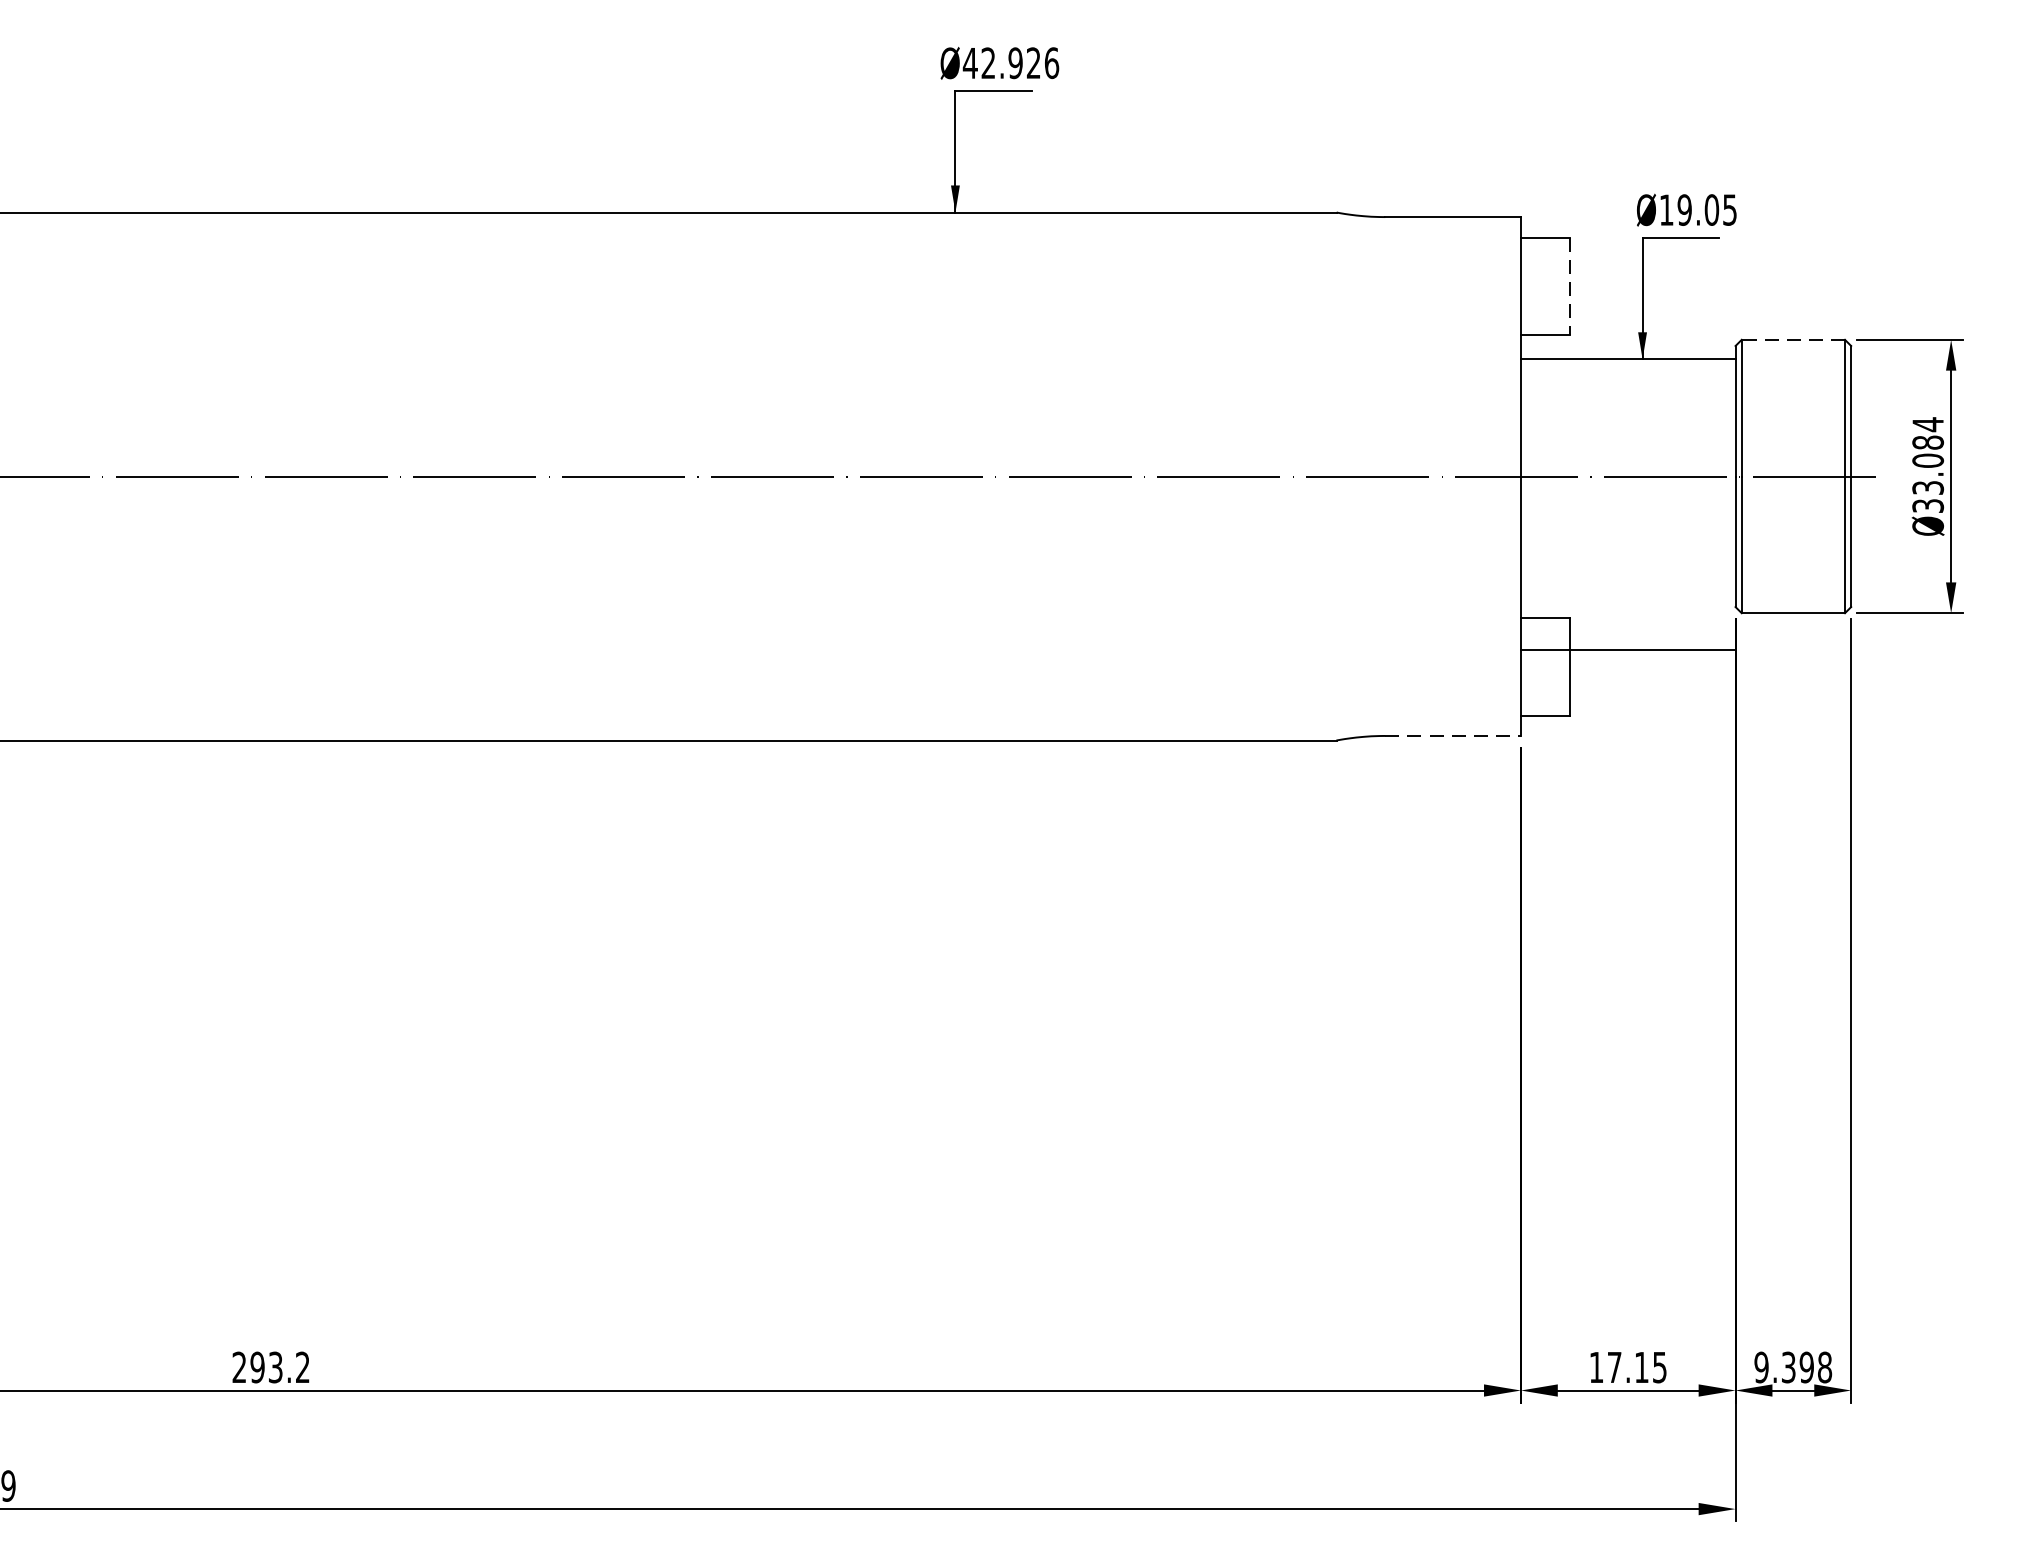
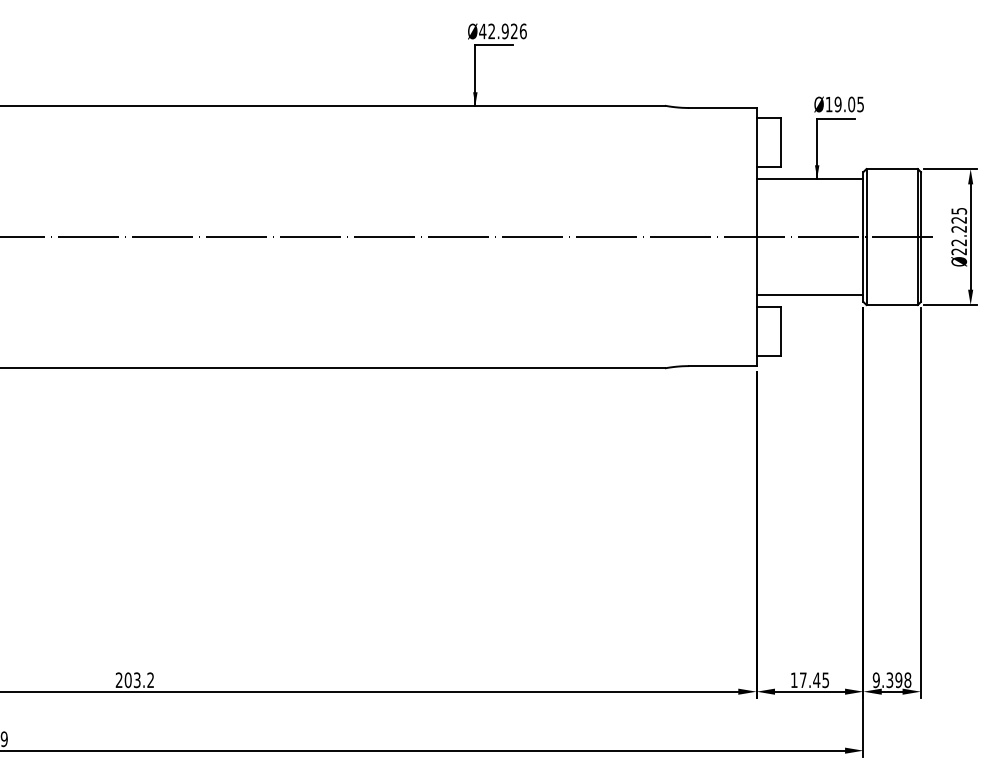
line: (1570, 286) -> (781, 142), dashed -> solid
line: (1794, 340) -> (892, 169), dashed -> solid
text: (1928, 465) -> (959, 231), 33.084 -> 22.225
line: (1627, 650) -> (809, 295), moved
line: (1452, 736) -> (722, 366), dashed -> solid
text: (1641, 1365) -> (816, 679), 17.15 -> 17.45
text: (256, 1367) -> (127, 680), 293.2 -> 203.2

